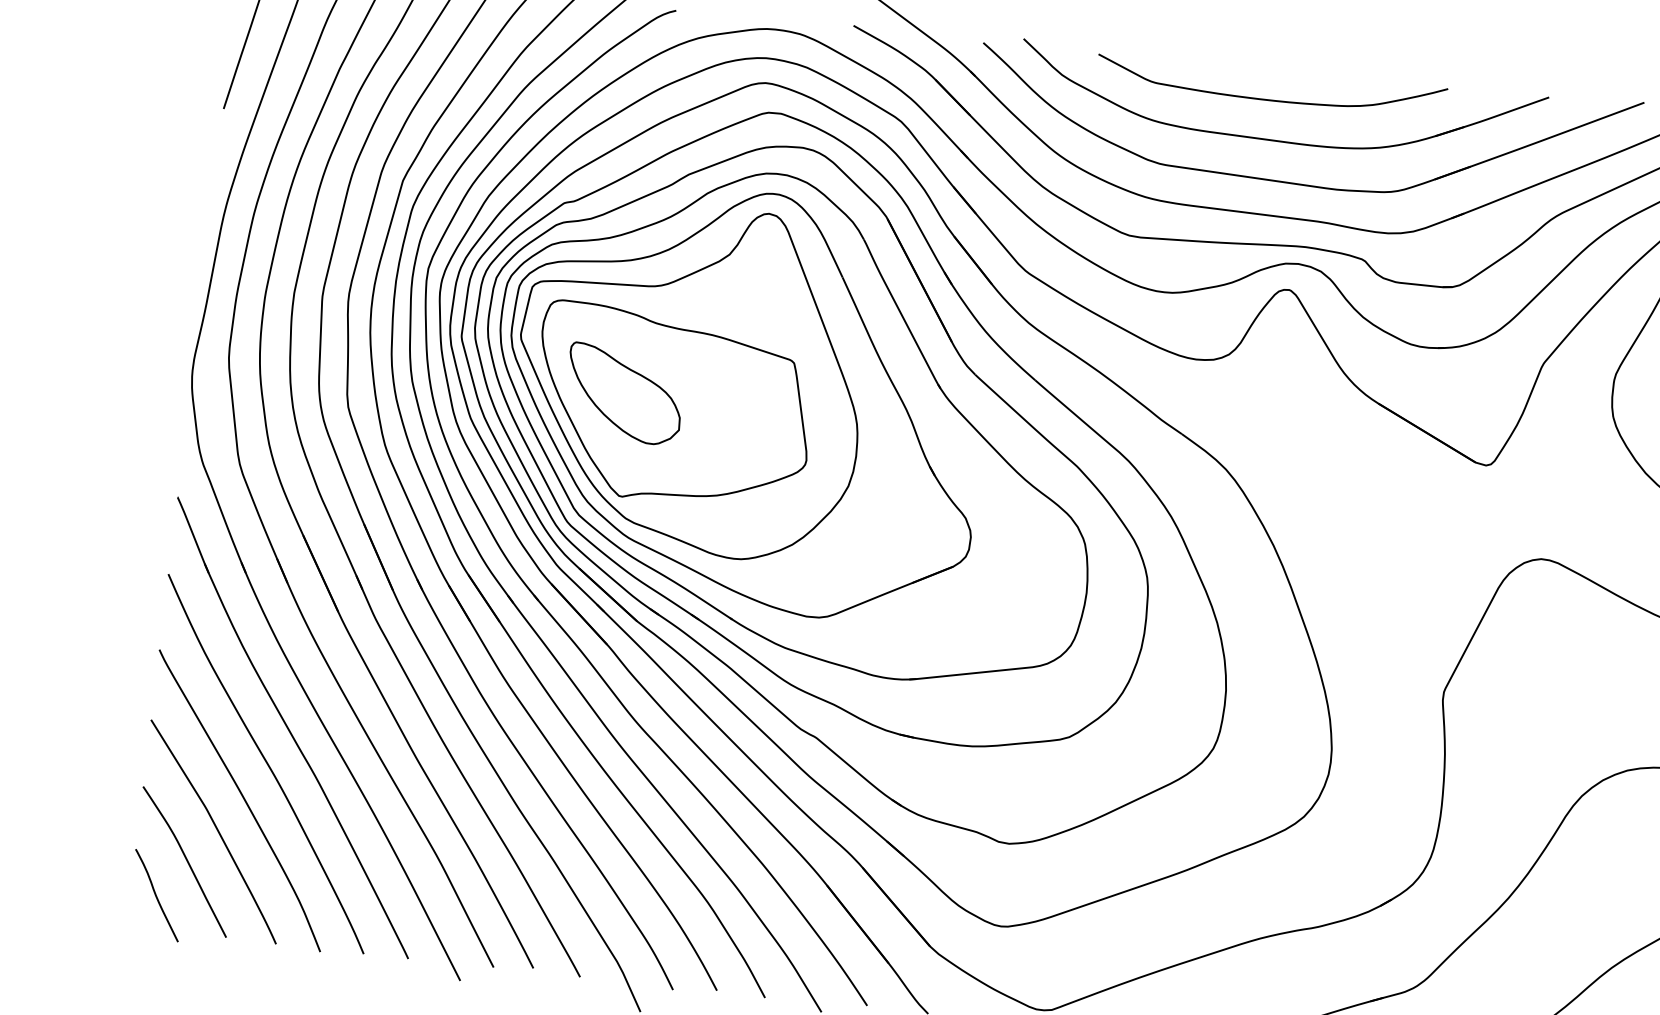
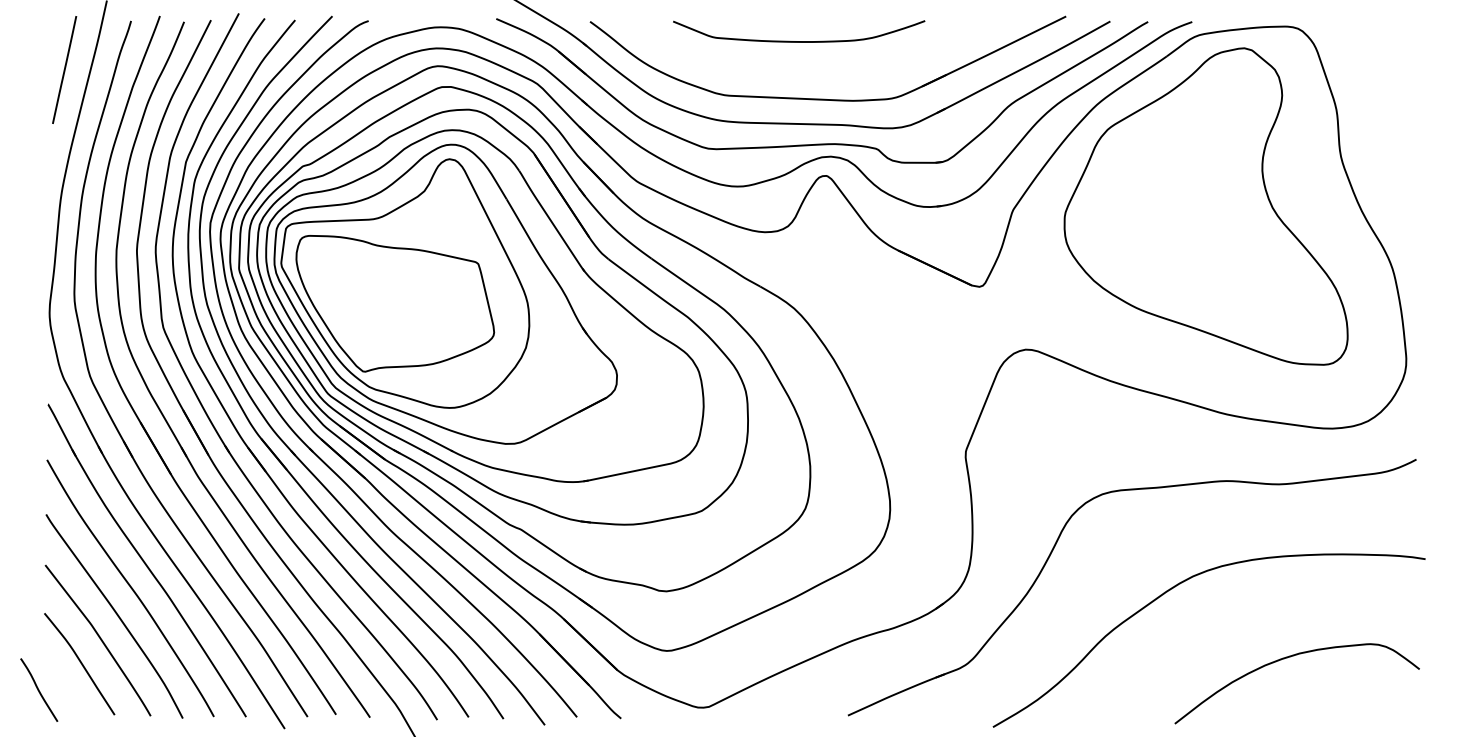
part: (1278, 139) -> (807, 69), removed
part: (624, 394) -> (359, 298), removed
curve: (157, 894) -> (39, 689), moved

